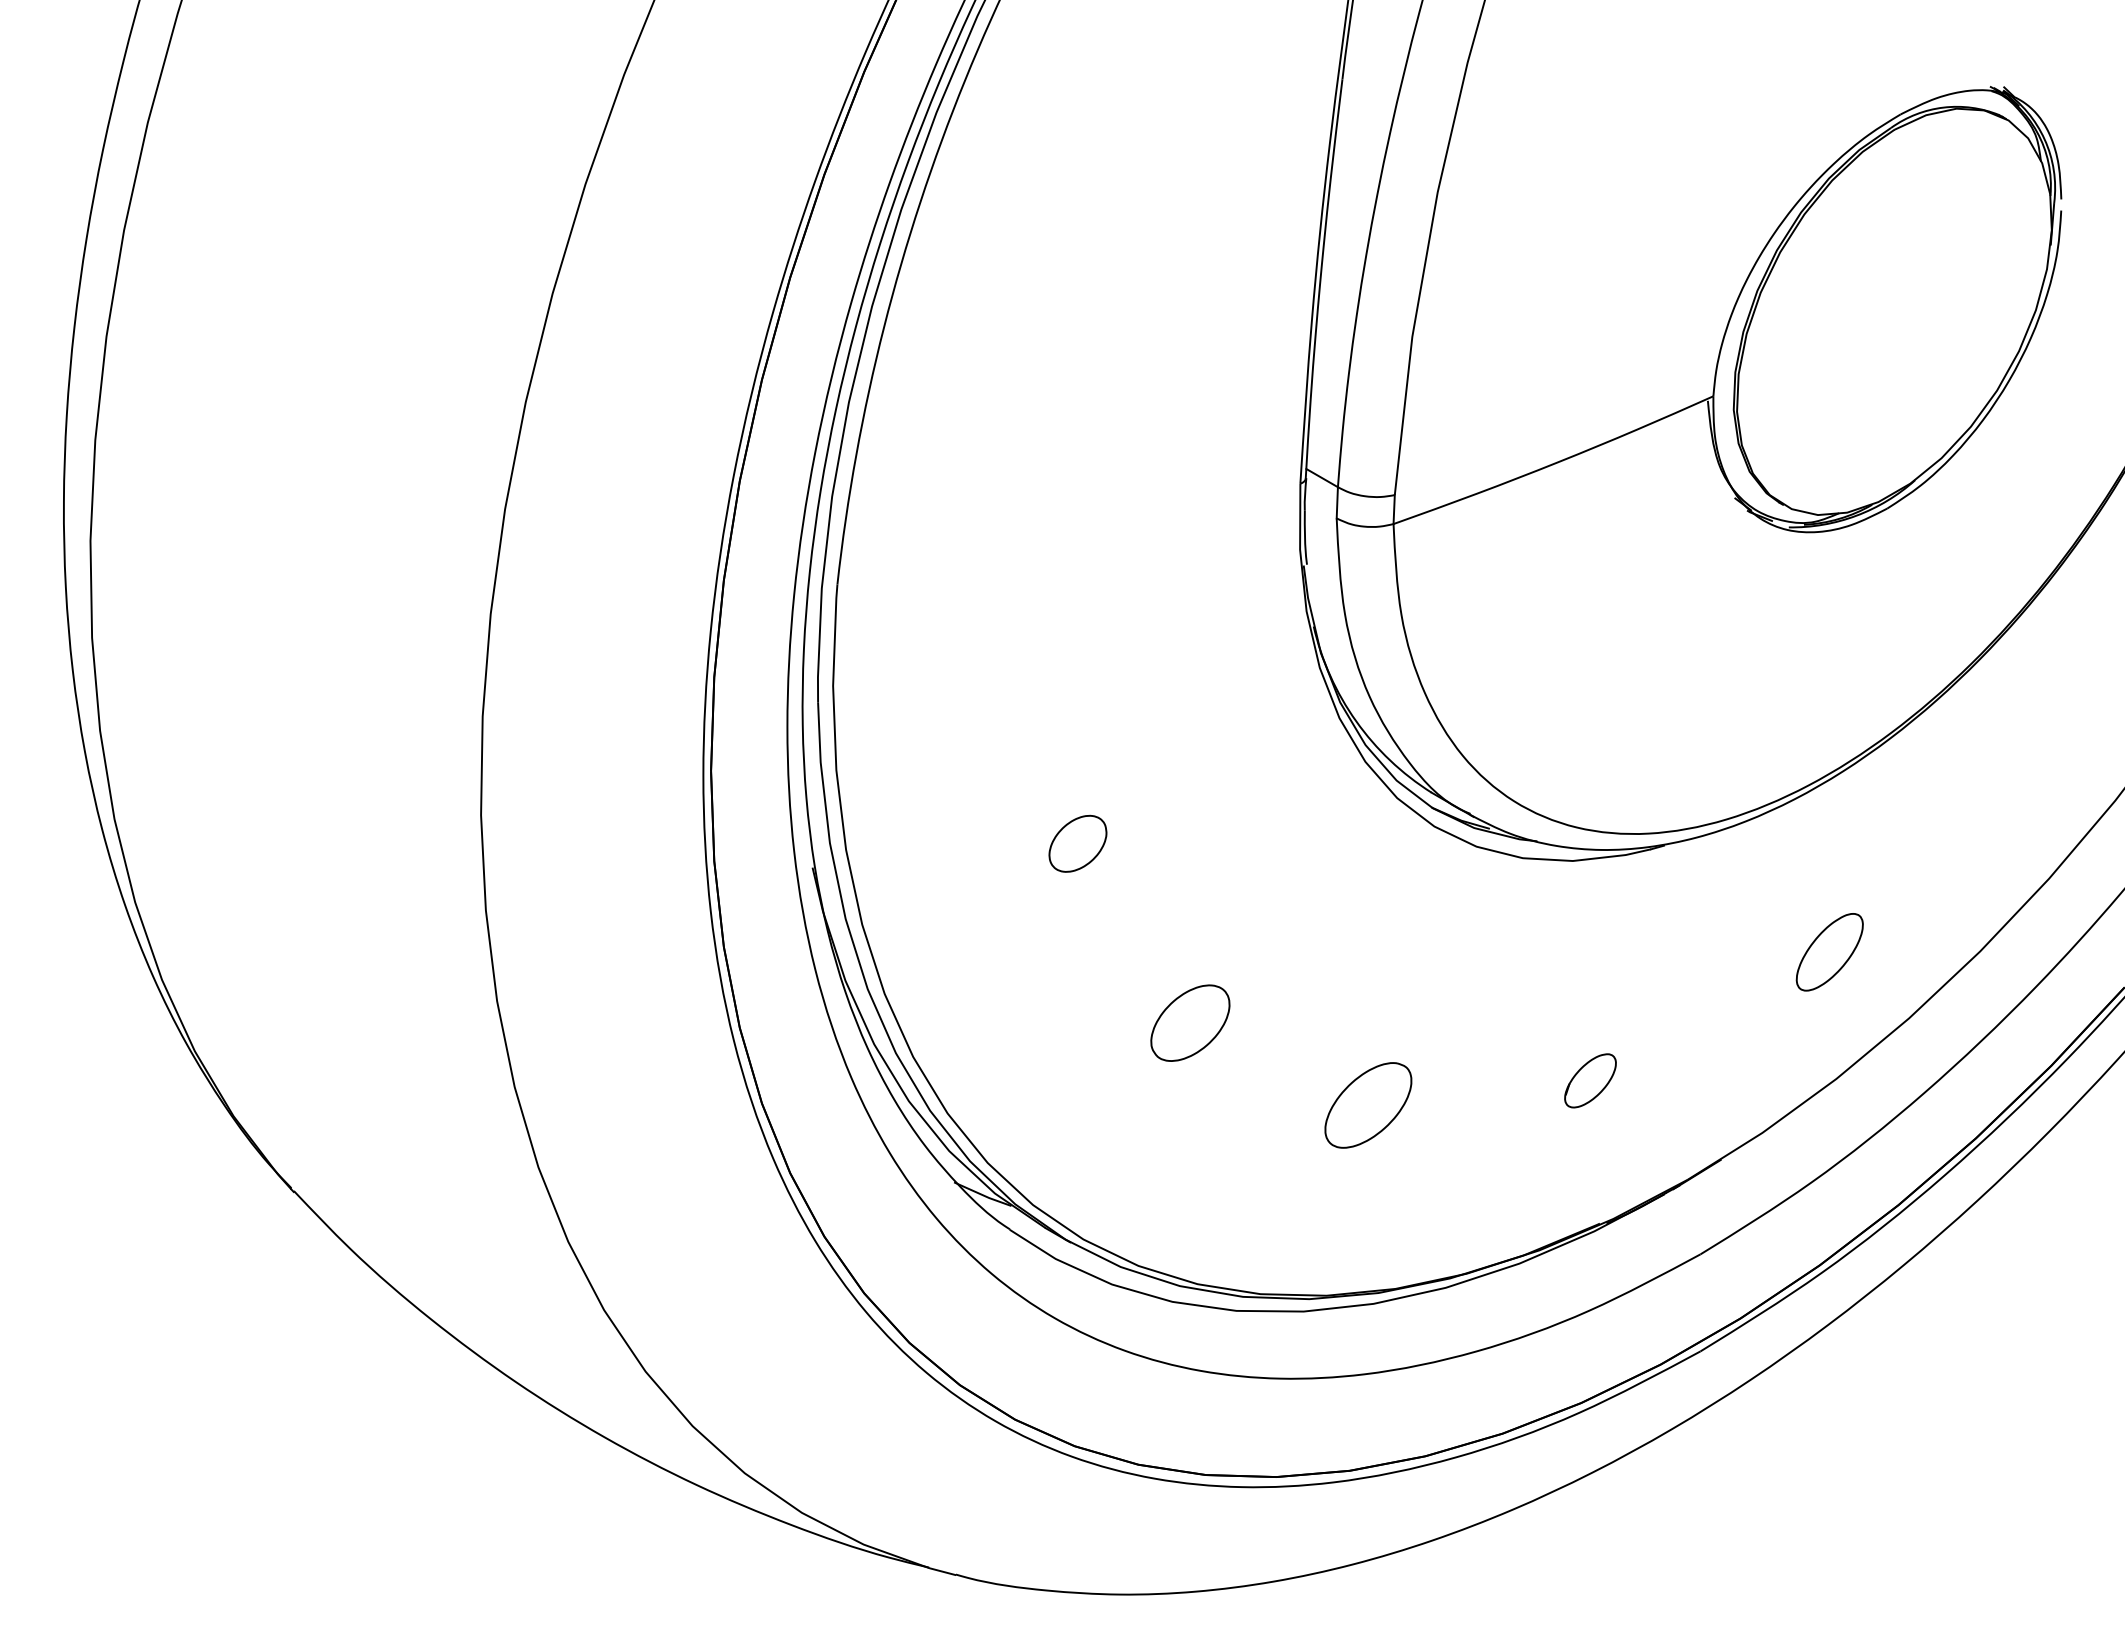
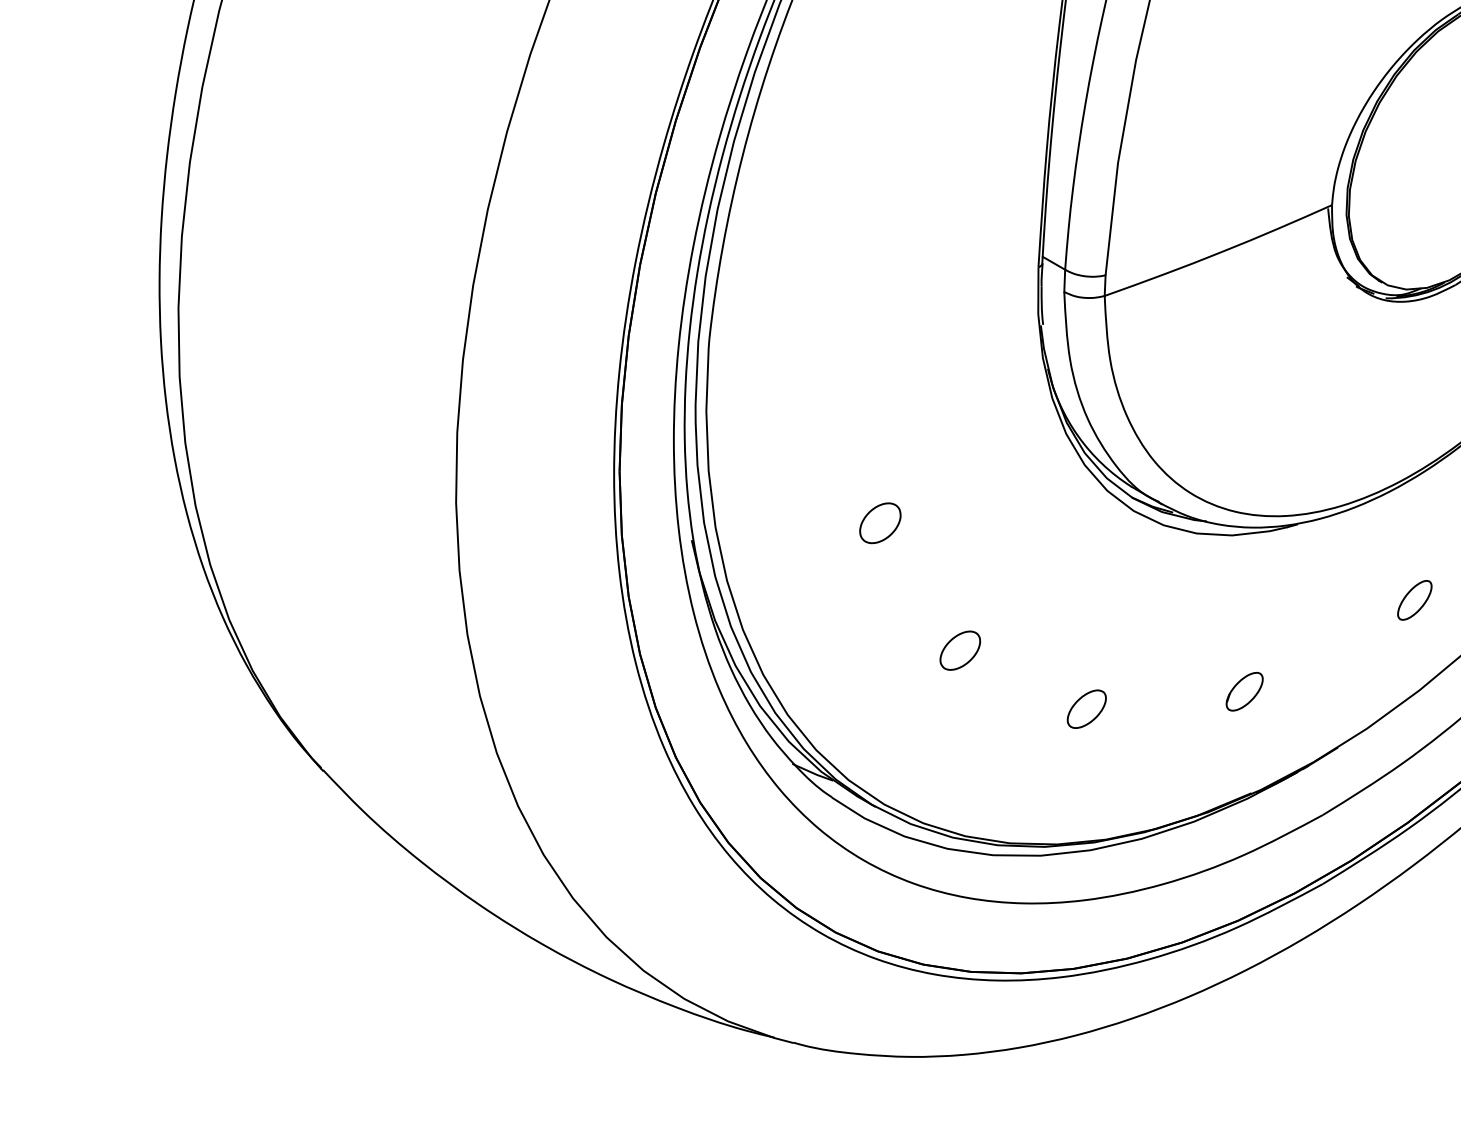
part: (1829, 952) -> (1414, 600), size x0.71
part: (1190, 1022) -> (960, 650), size x0.71
part: (1368, 1105) -> (1086, 709), size x0.62

